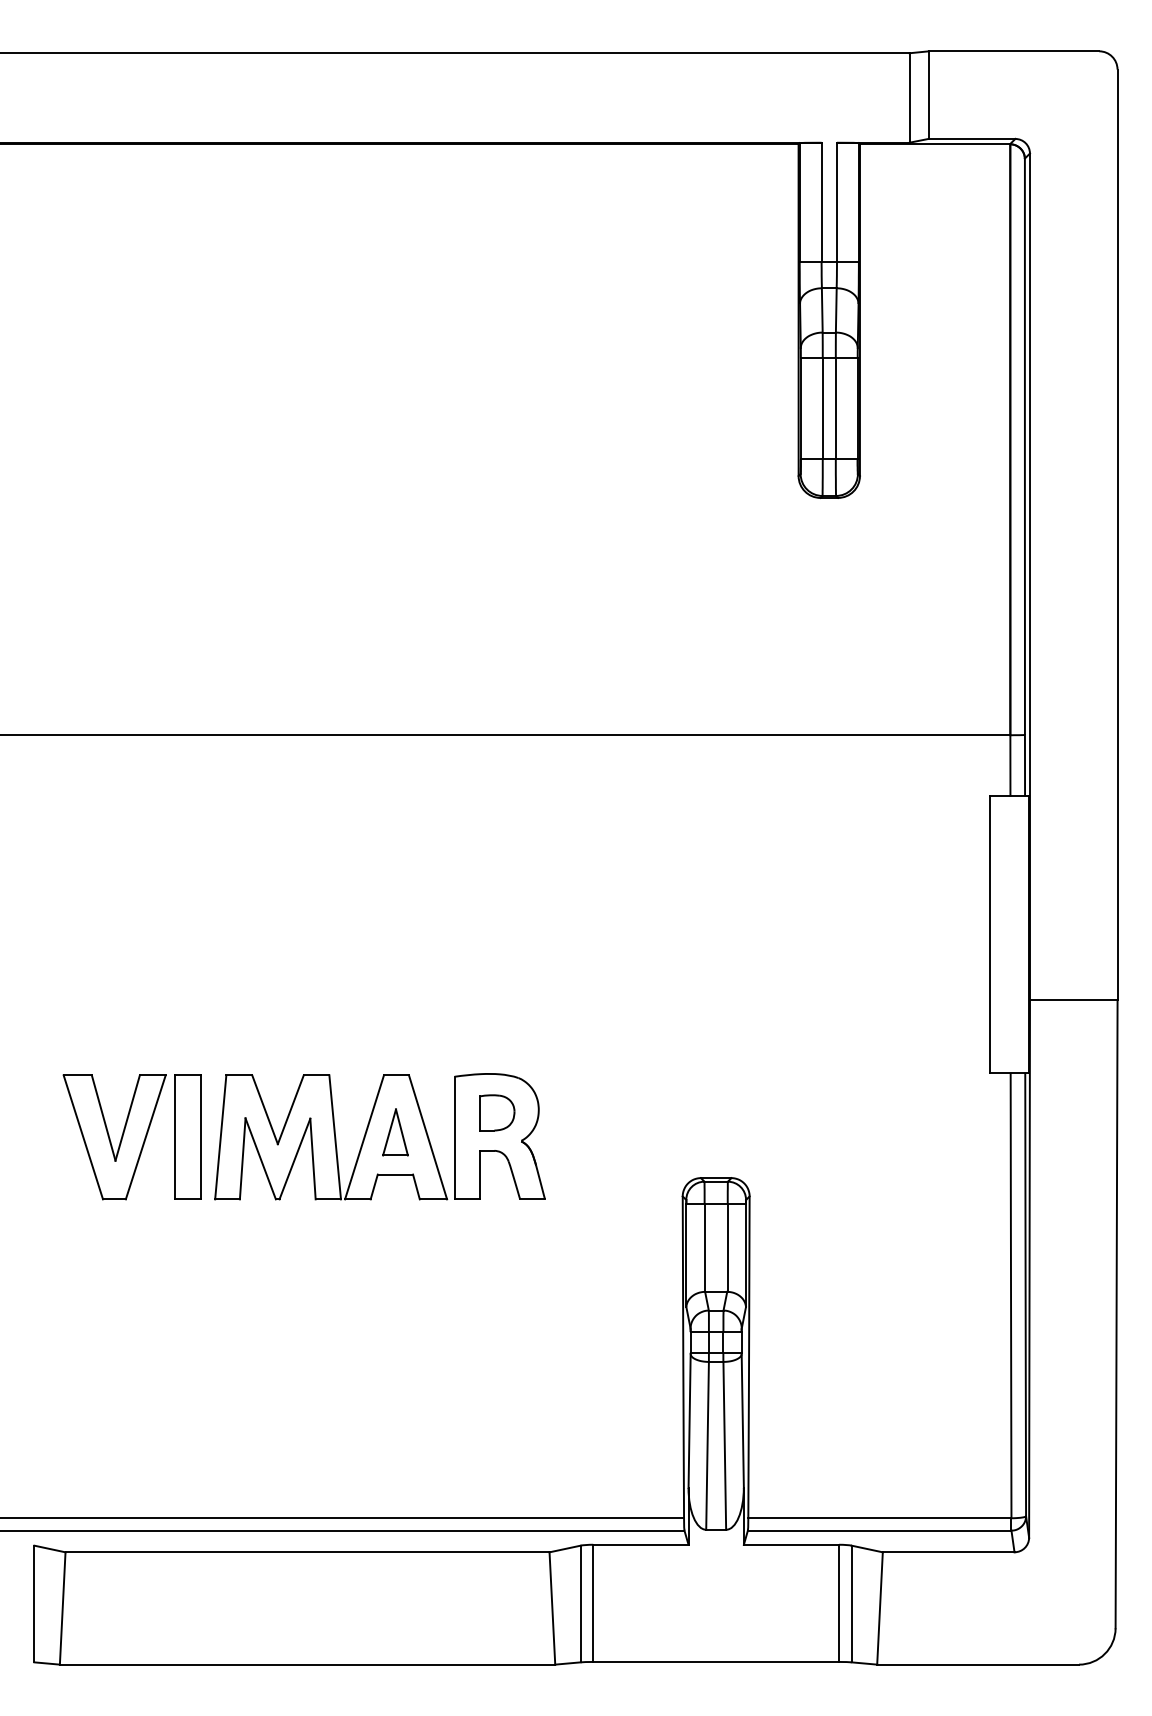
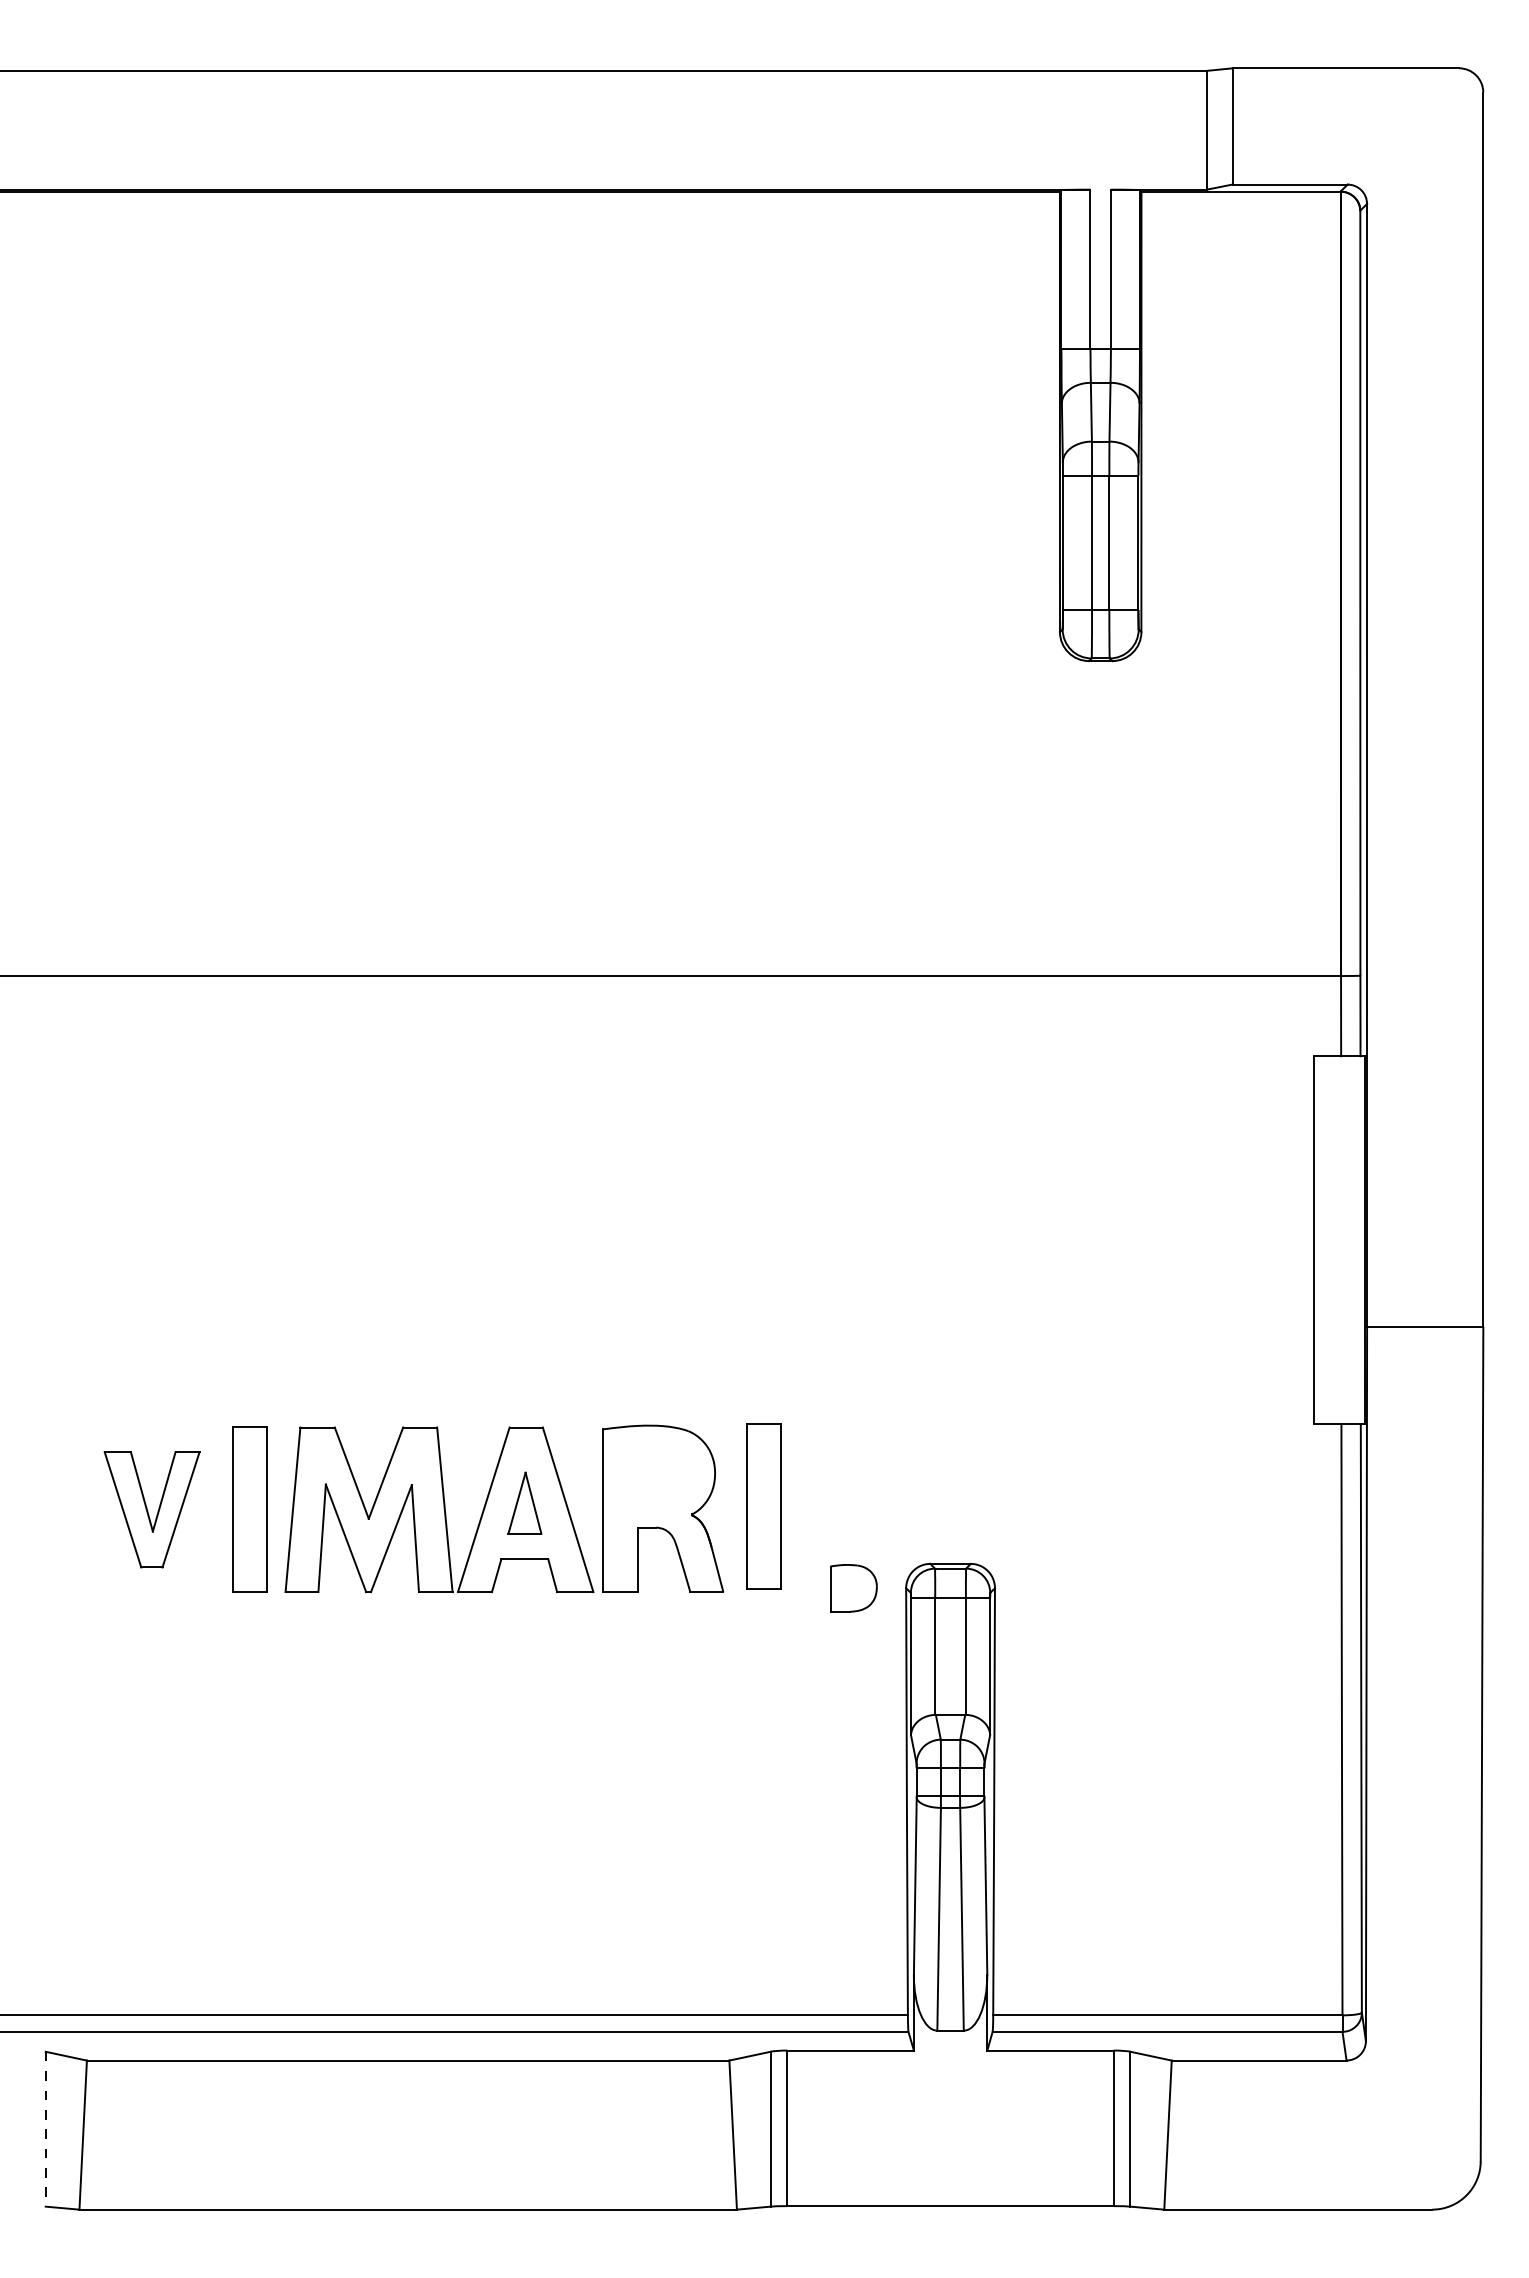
part: (496, 1113) -> (853, 1588), moved
part: (575, 1134) -> (763, 1506), added
part: (114, 1137) -> (151, 1509), size x0.7
line: (34, 1604) -> (45, 2129), solid -> dashed

